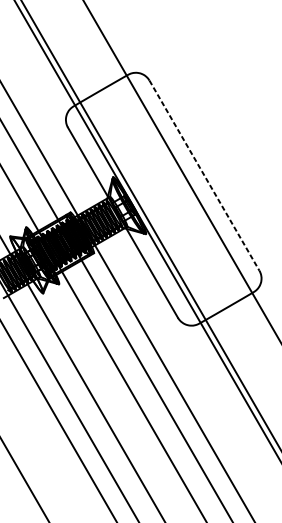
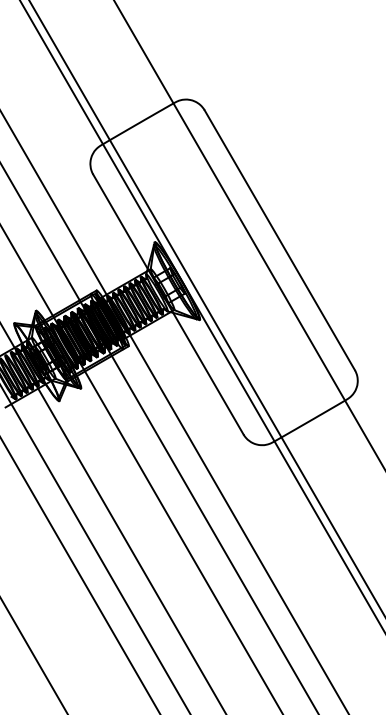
line: (205, 175) -> (280, 240), dashed -> solid

